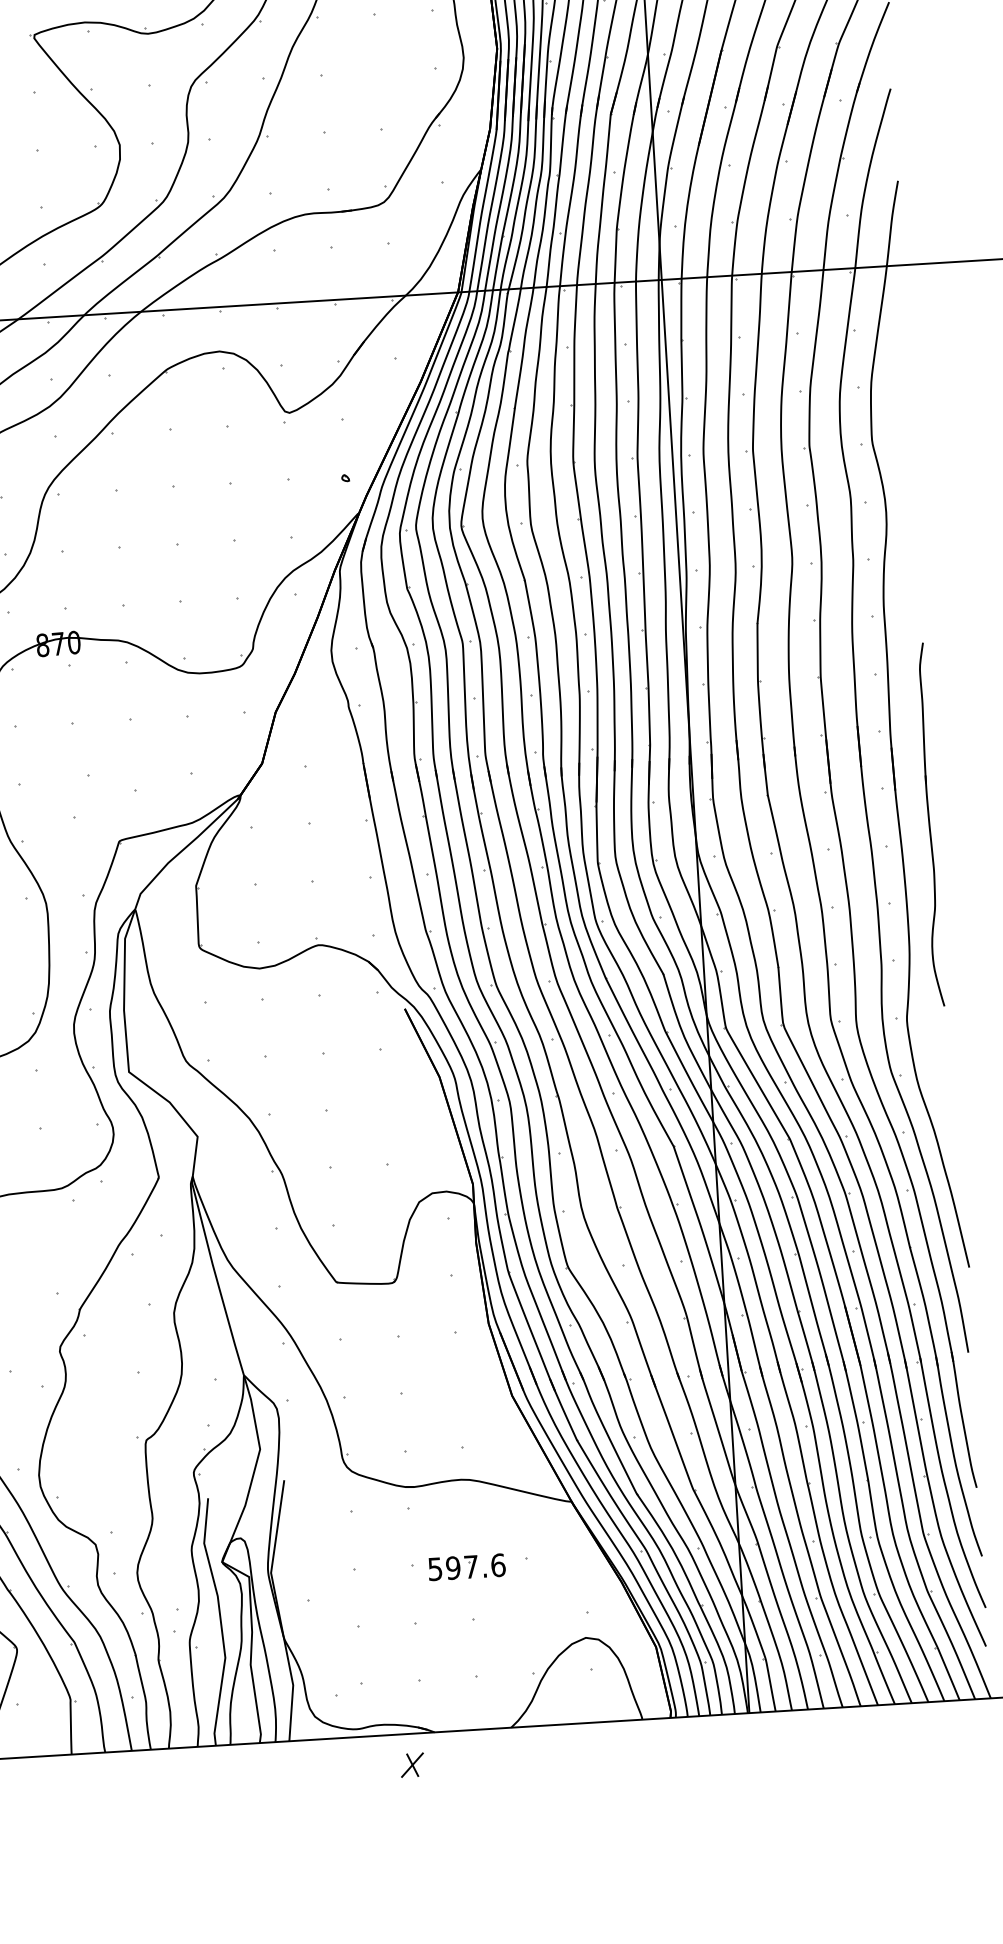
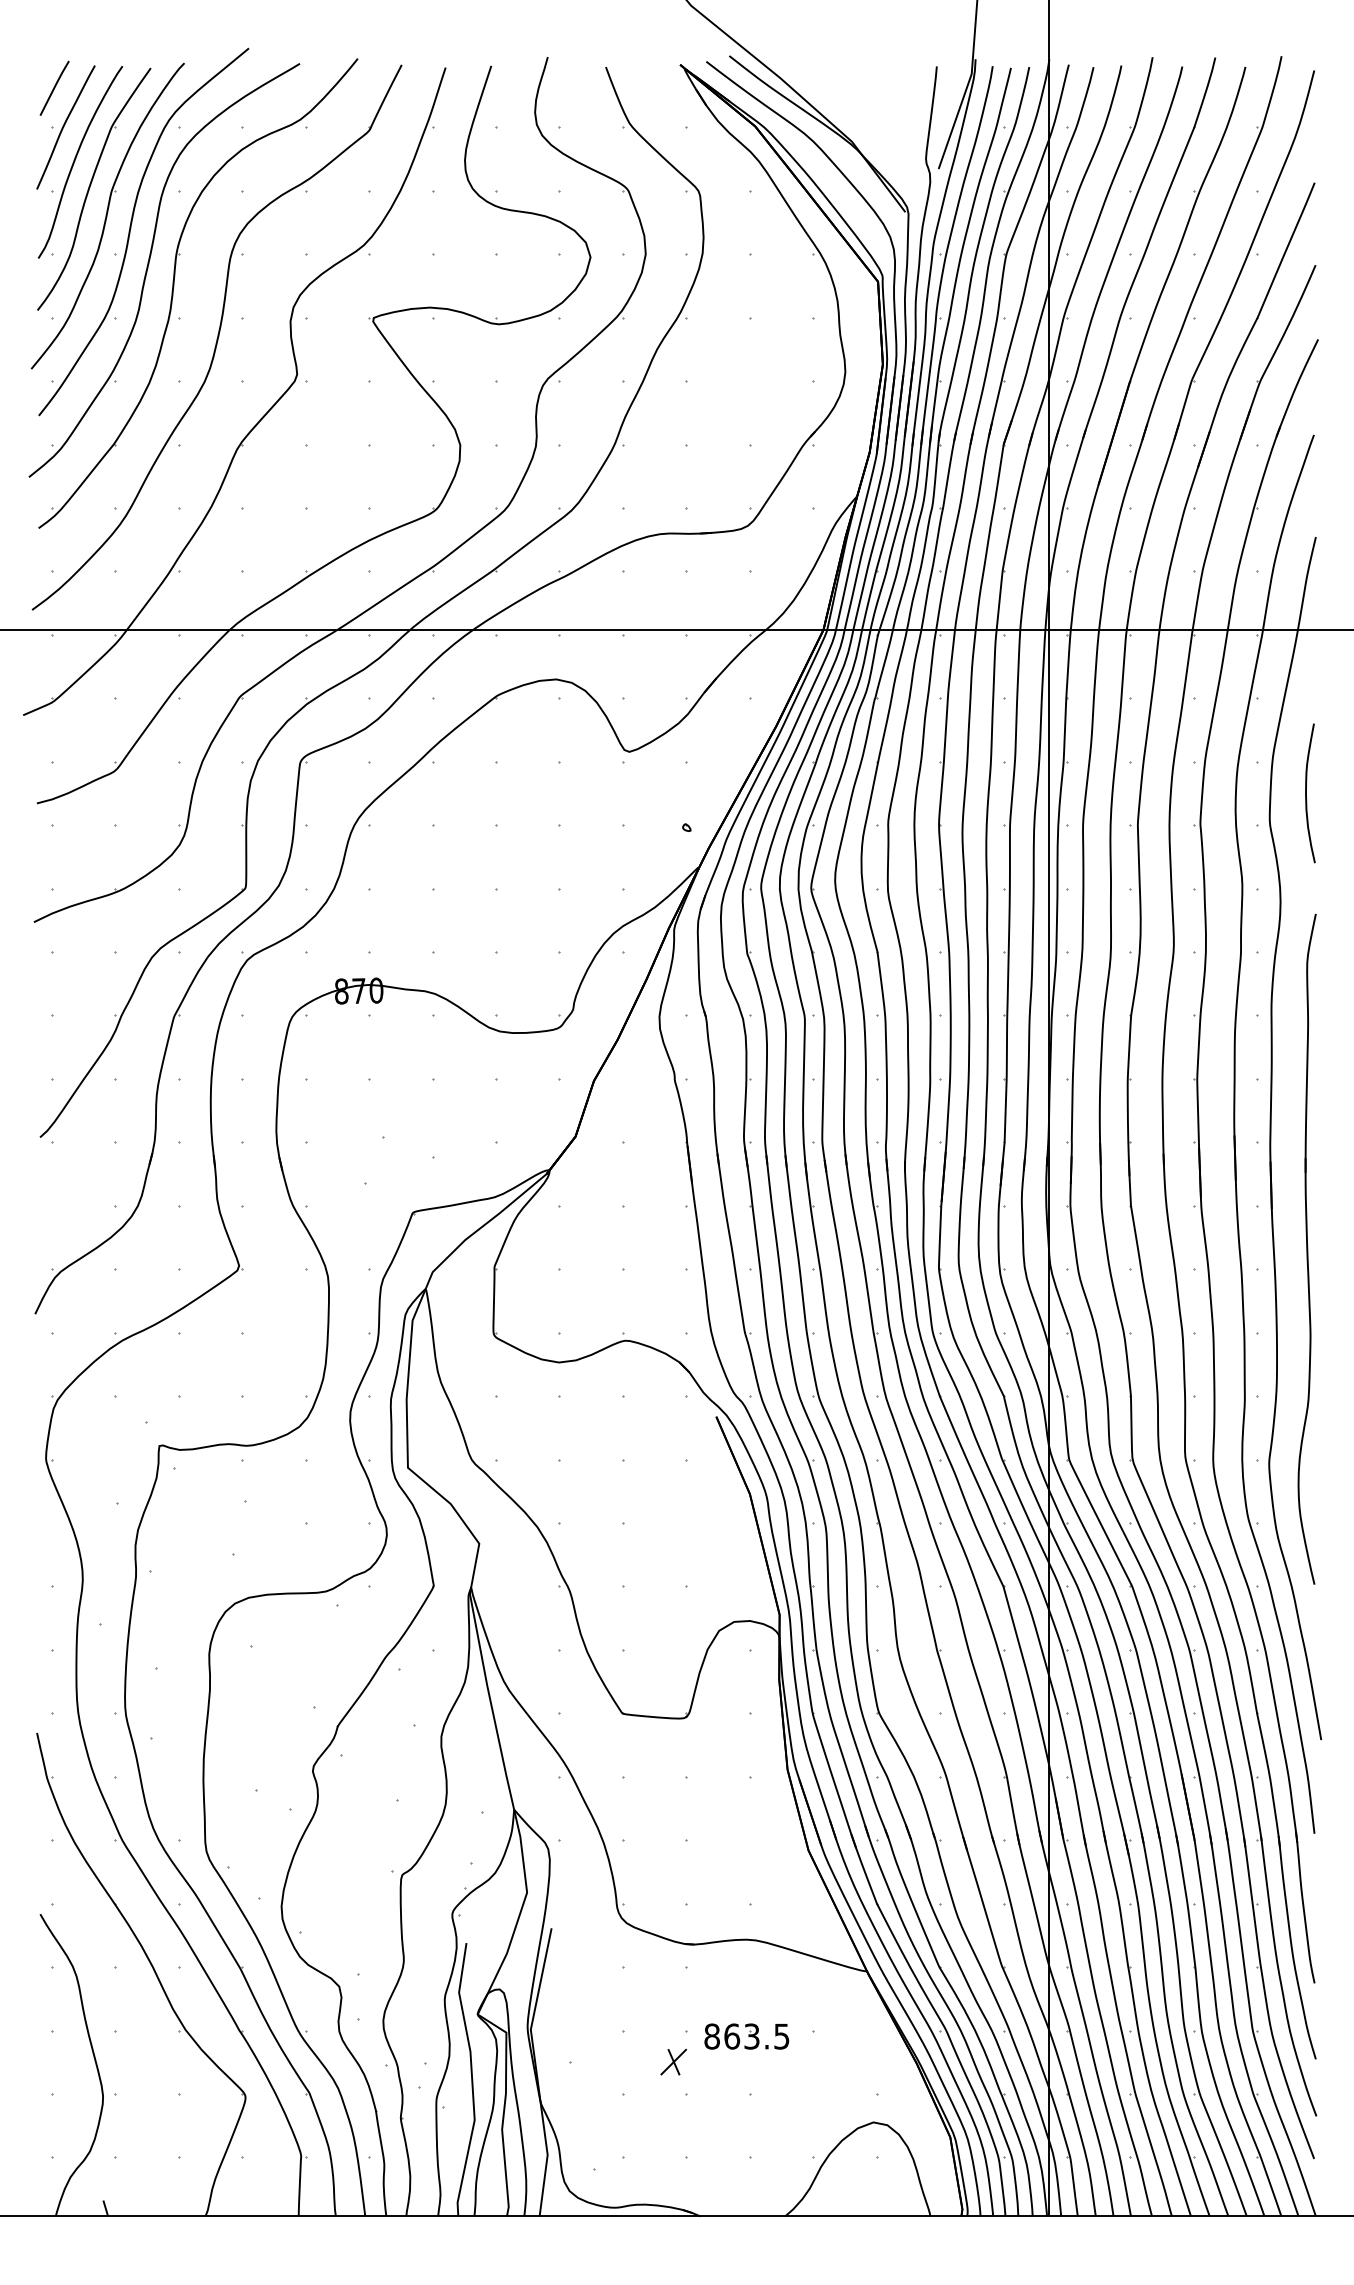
curve: (903, 413) -> (1306, 793), added
part: (928, 824) -> (1306, 1248), size x1.67
text: (466, 1567) -> (746, 2036), 597.6 -> 863.5
part: (412, 1764) -> (673, 2061), moved

